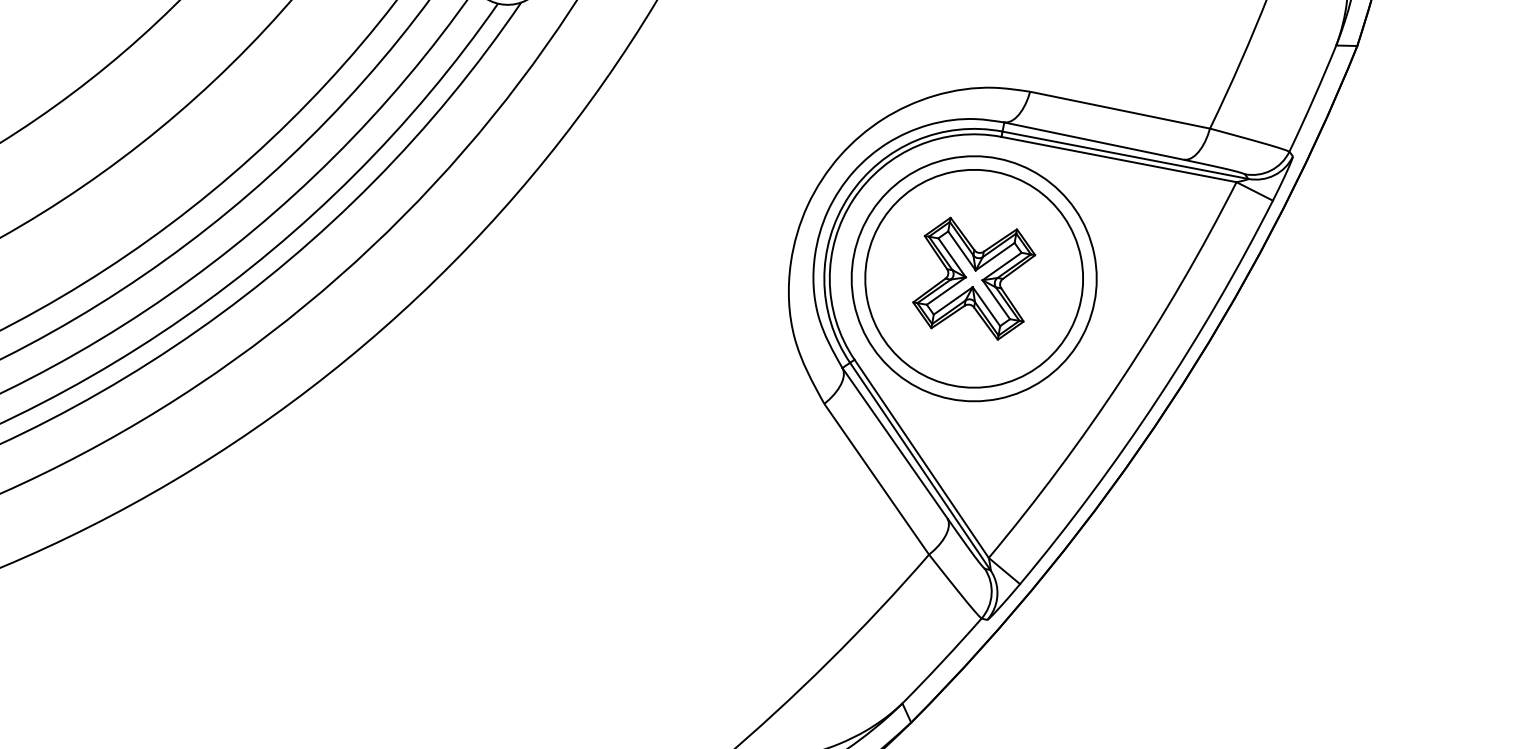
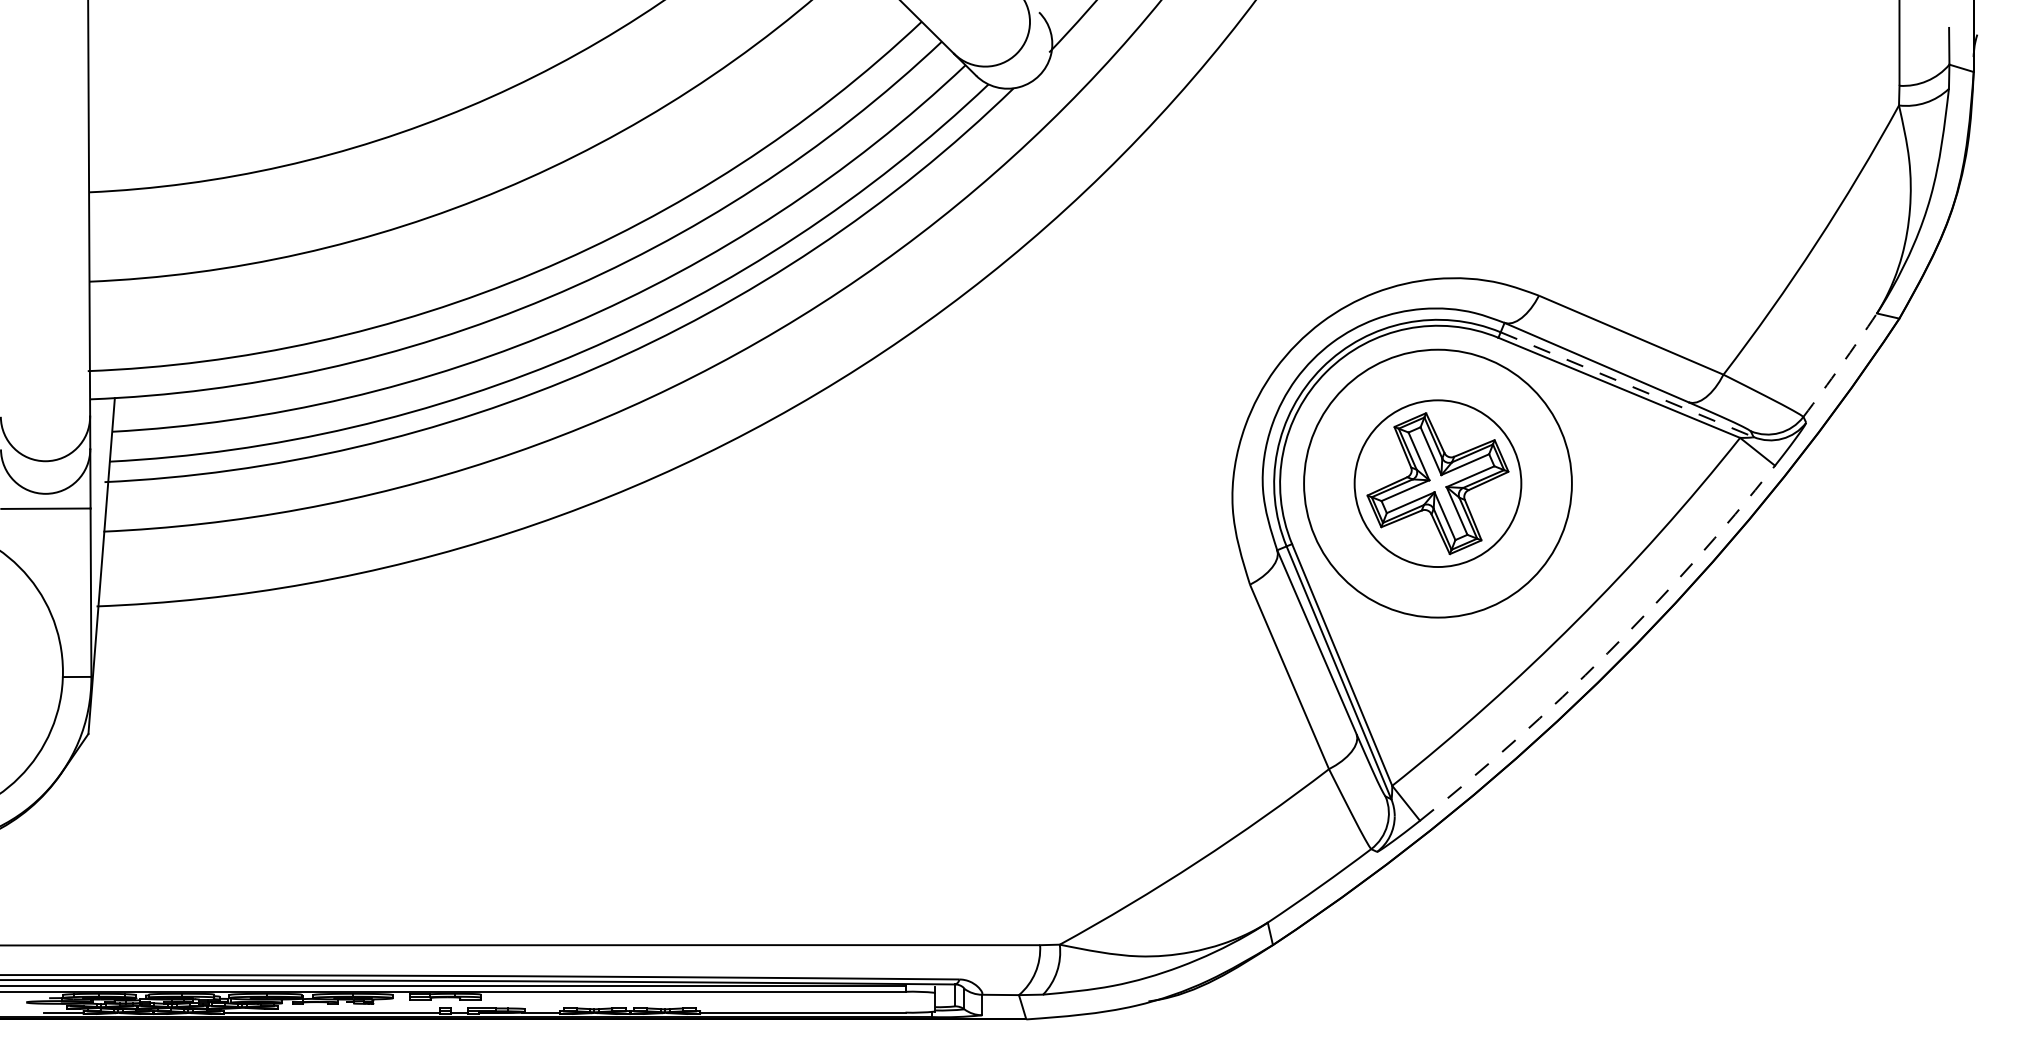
arc: (1313, 98) -> (1840, 365), solid -> dashed
line: (1125, 155) -> (1627, 384), solid -> dashed
circle: (973, 278) -> (1437, 483), size x0.7
arc: (1157, 399) -> (1607, 653), solid -> dashed

